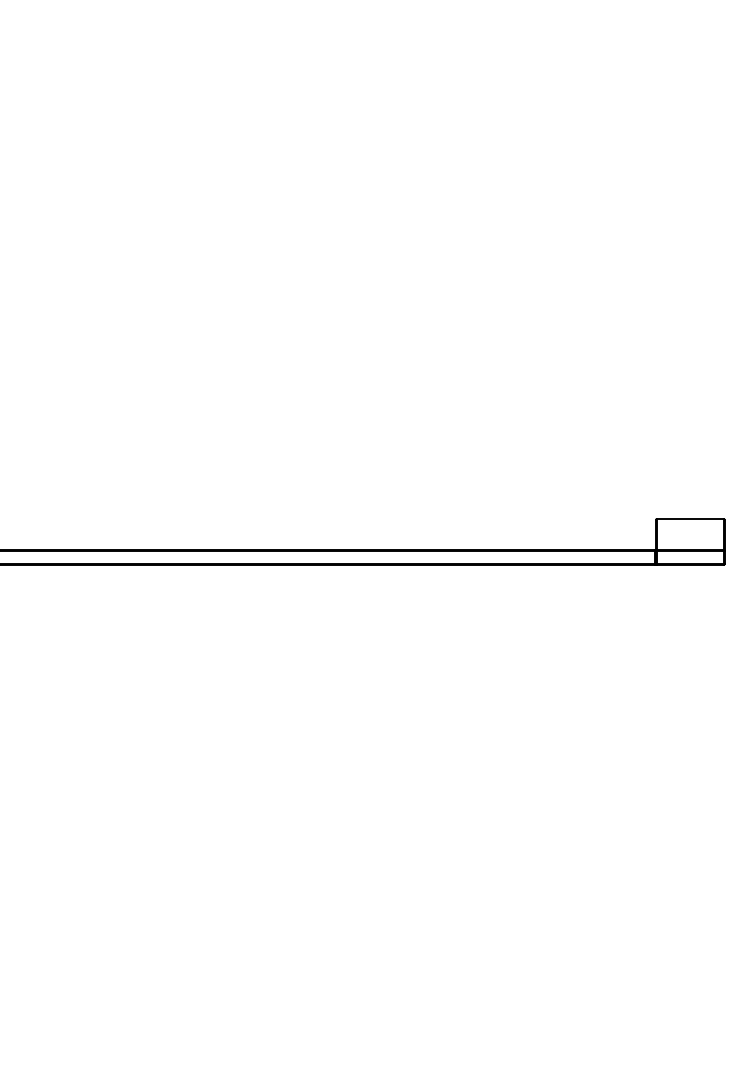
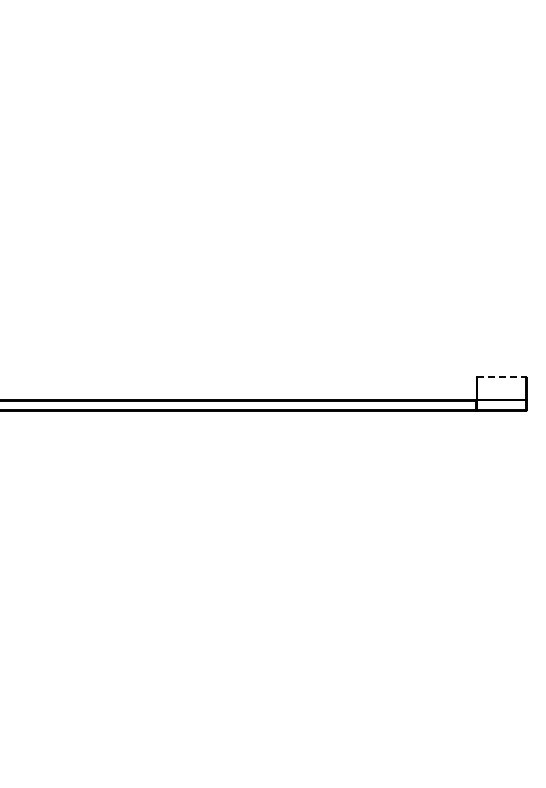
line: (691, 519) -> (502, 377), solid -> dashed

